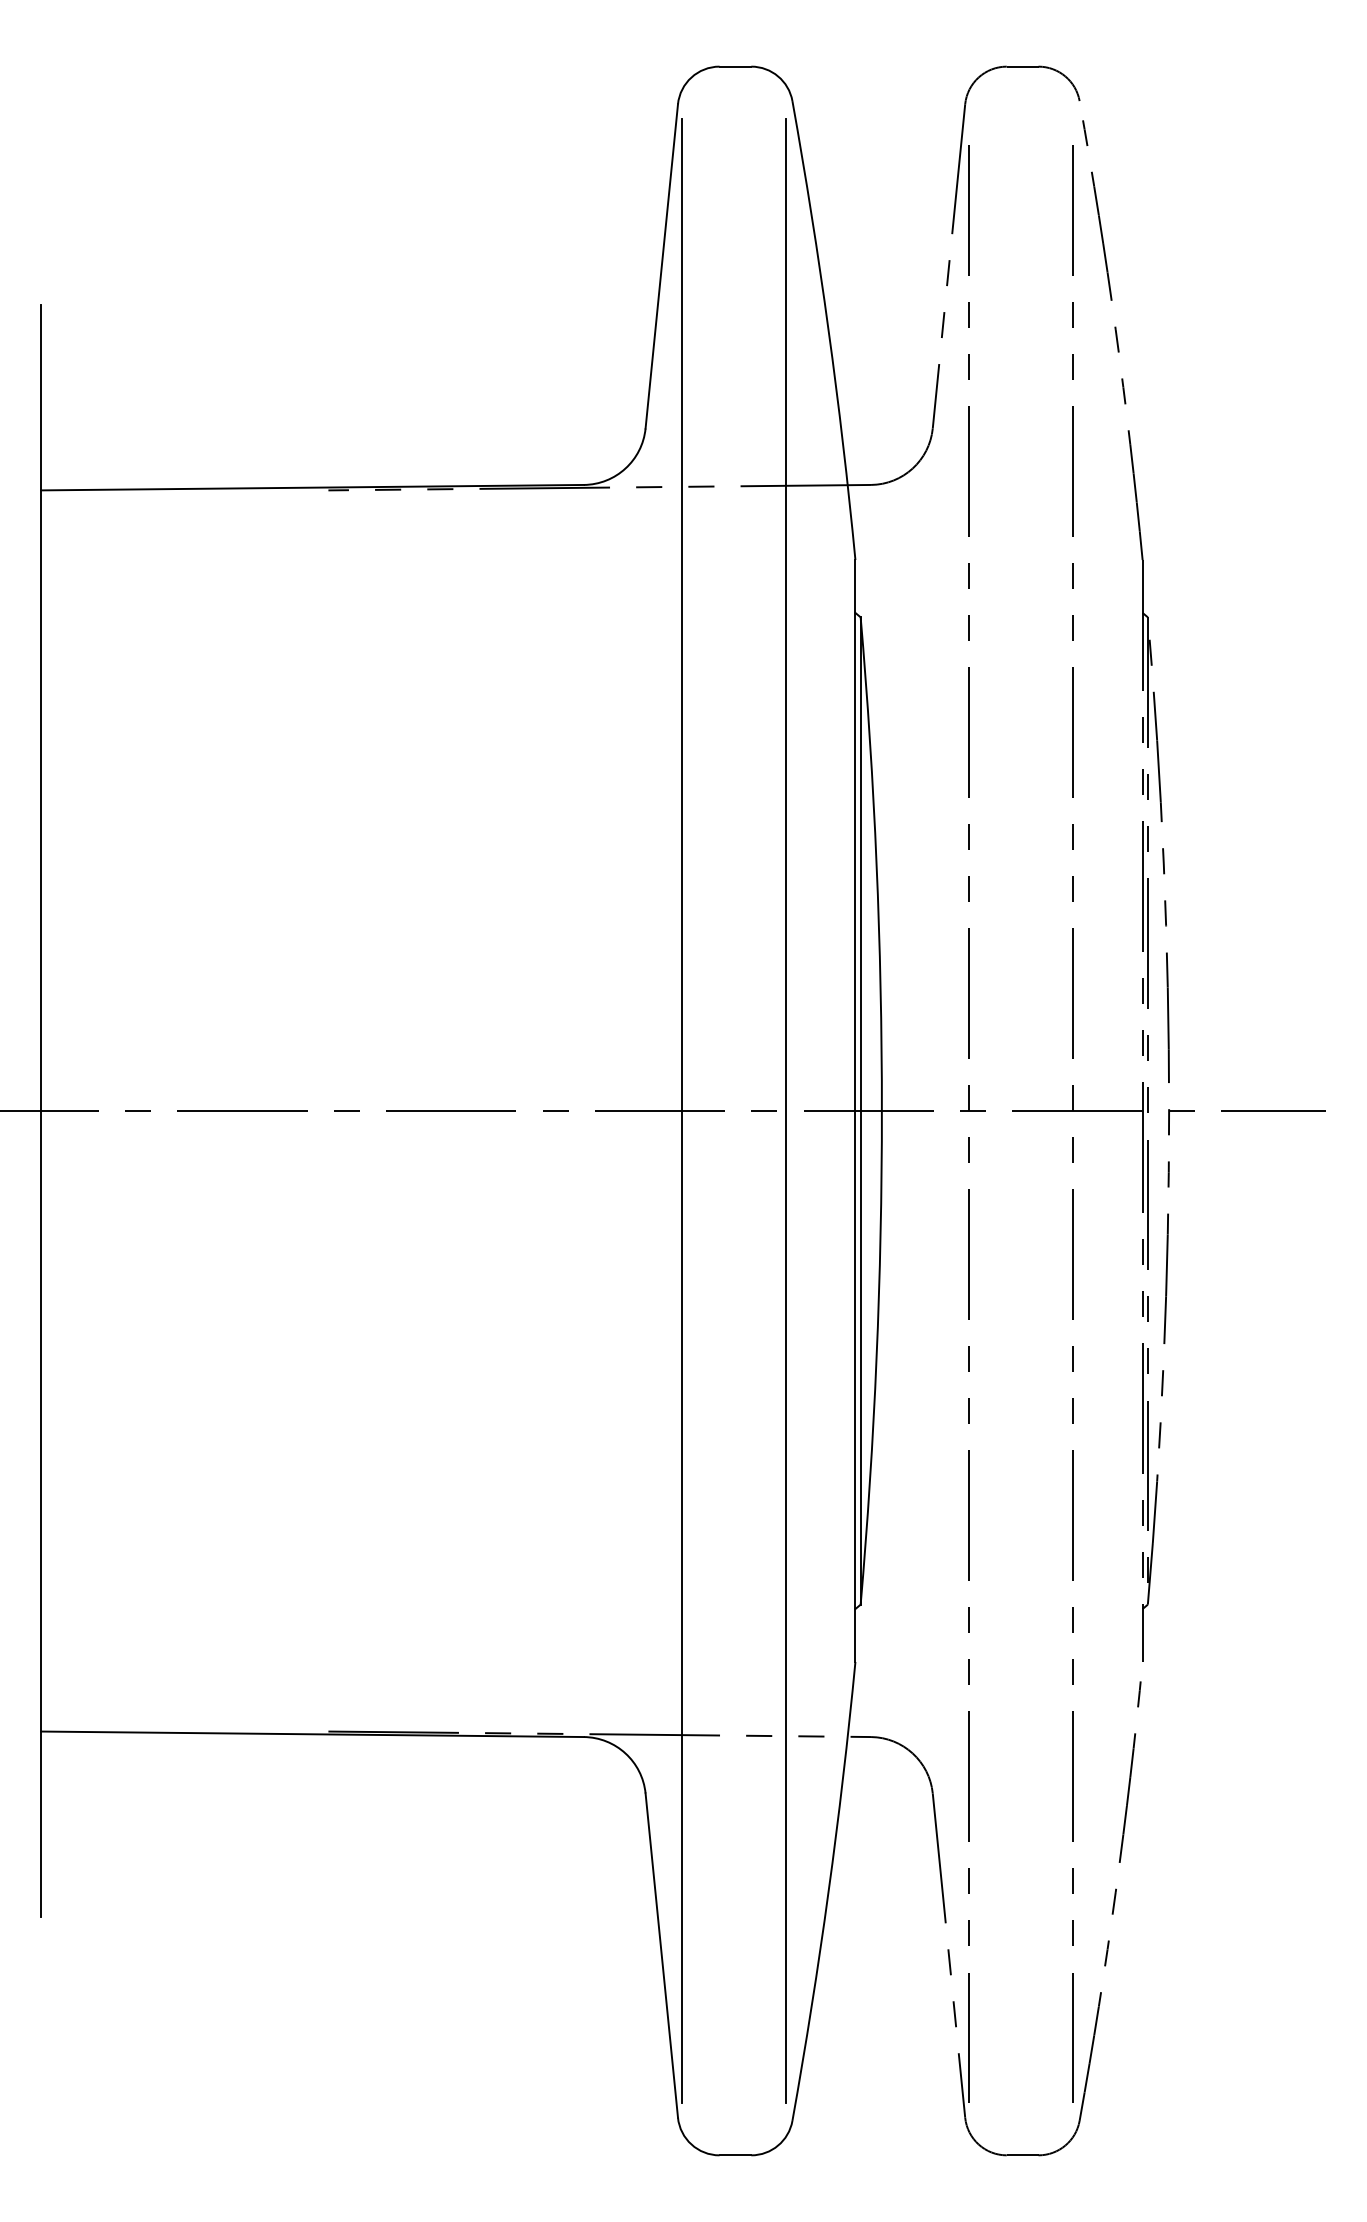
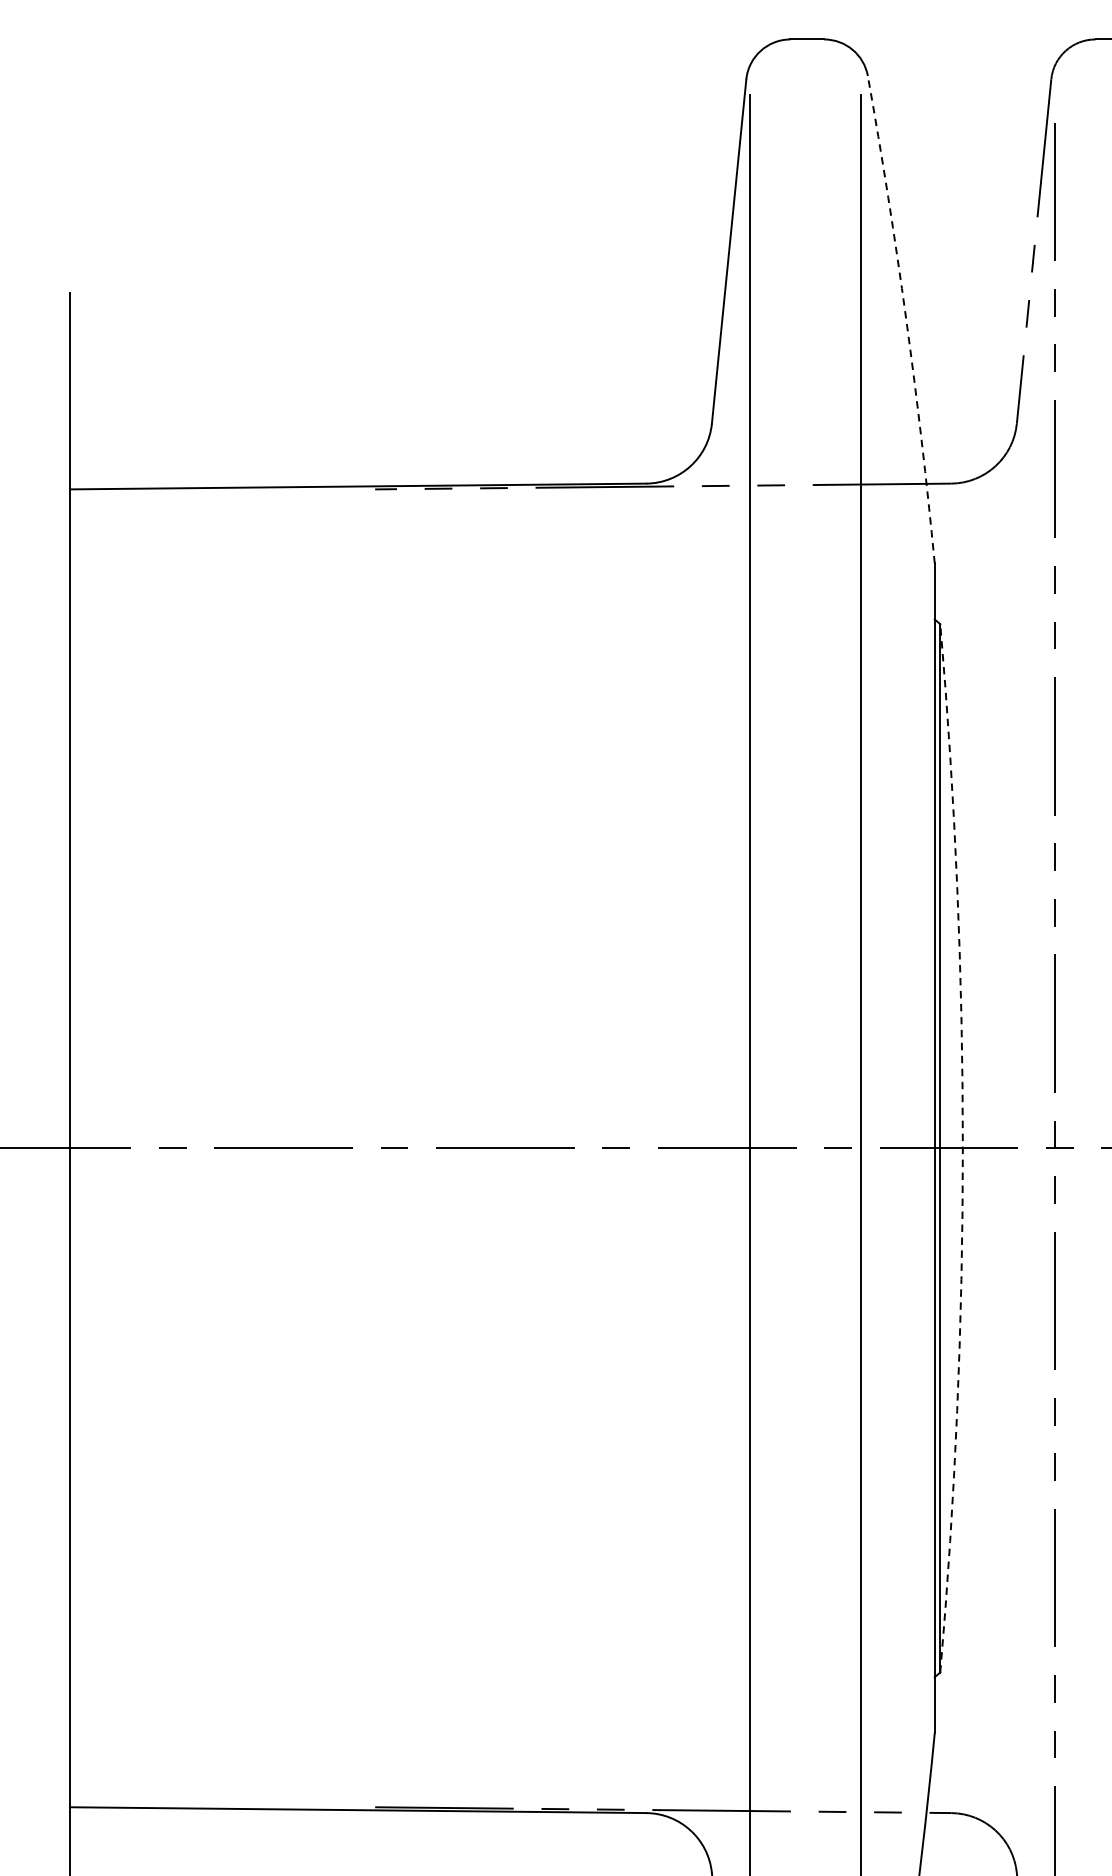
arc: (828, 329) -> (906, 318), solid -> dashed
arc: (881, 1111) -> (962, 1148), solid -> dashed

